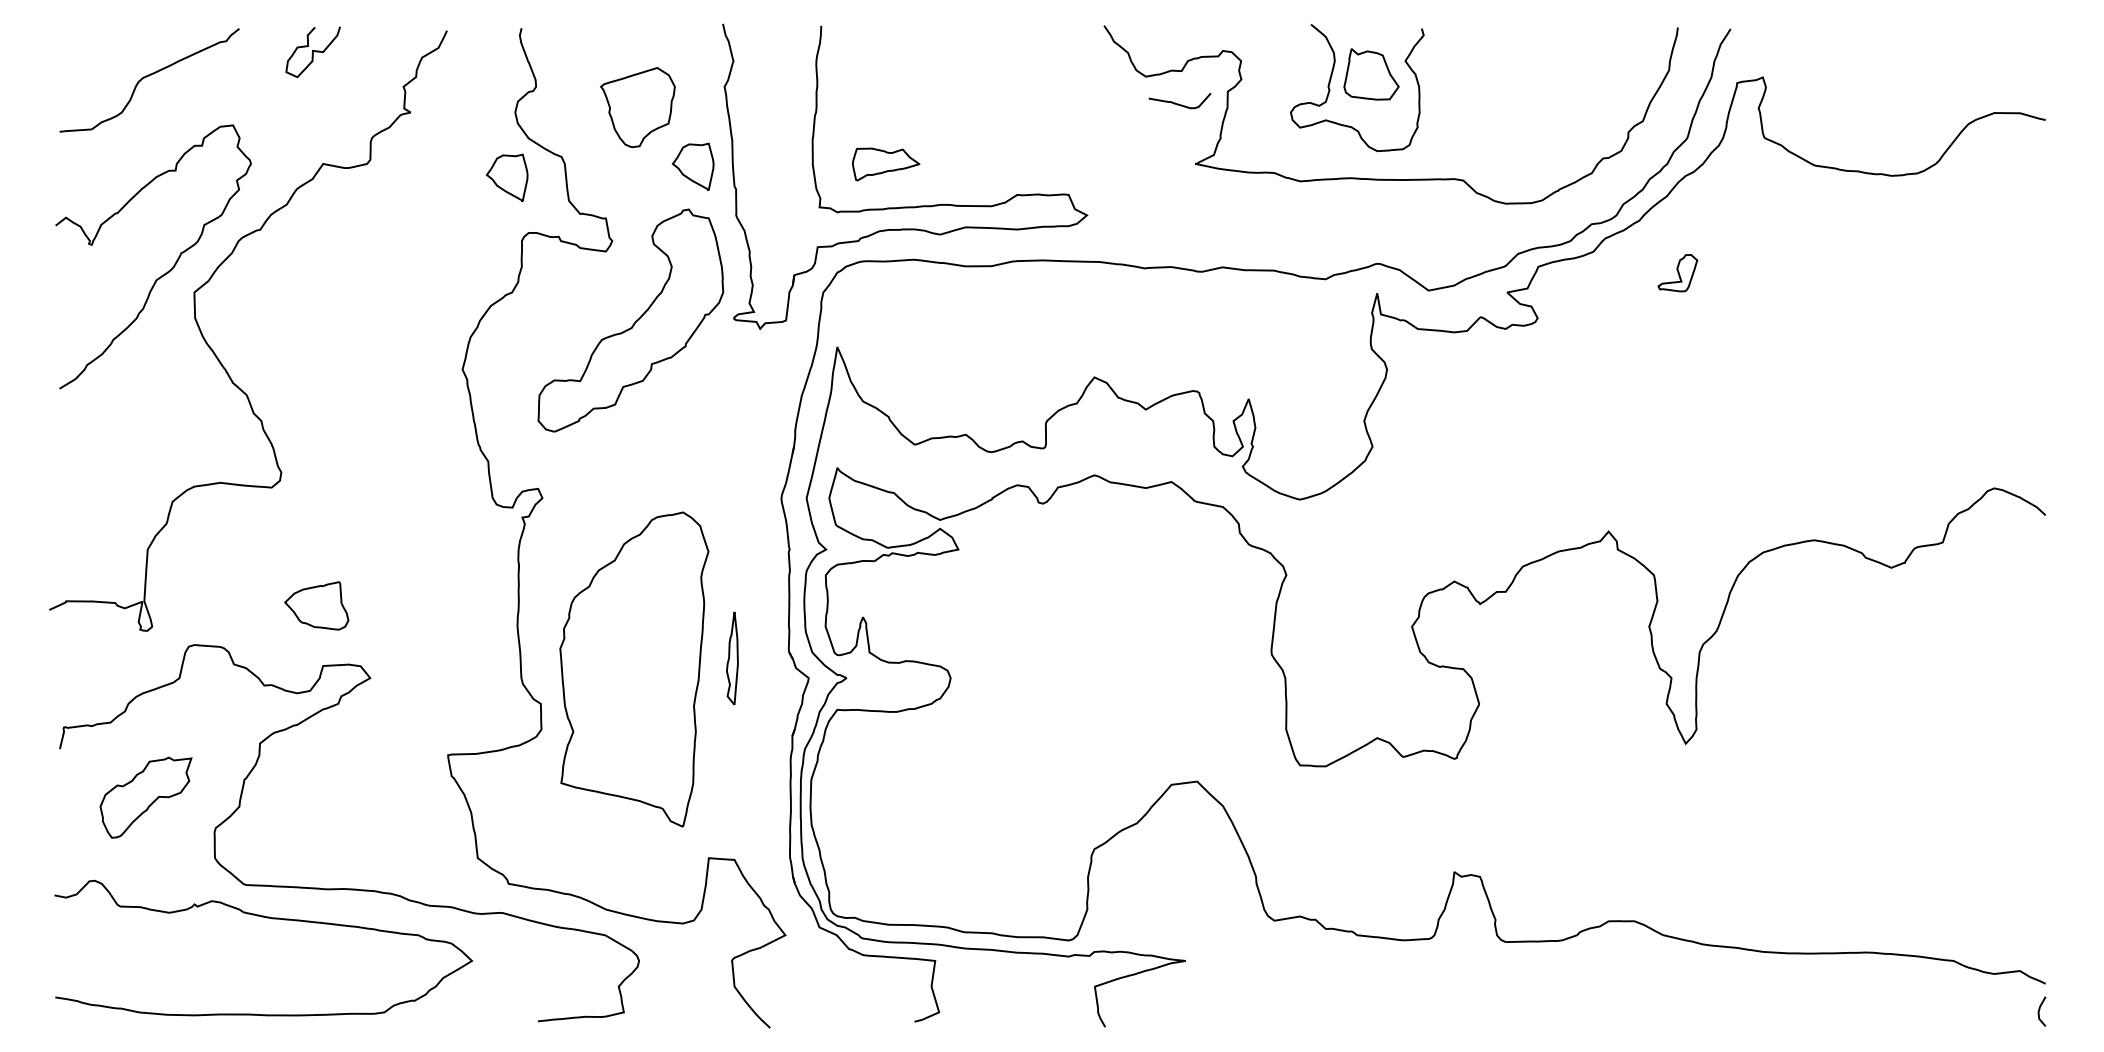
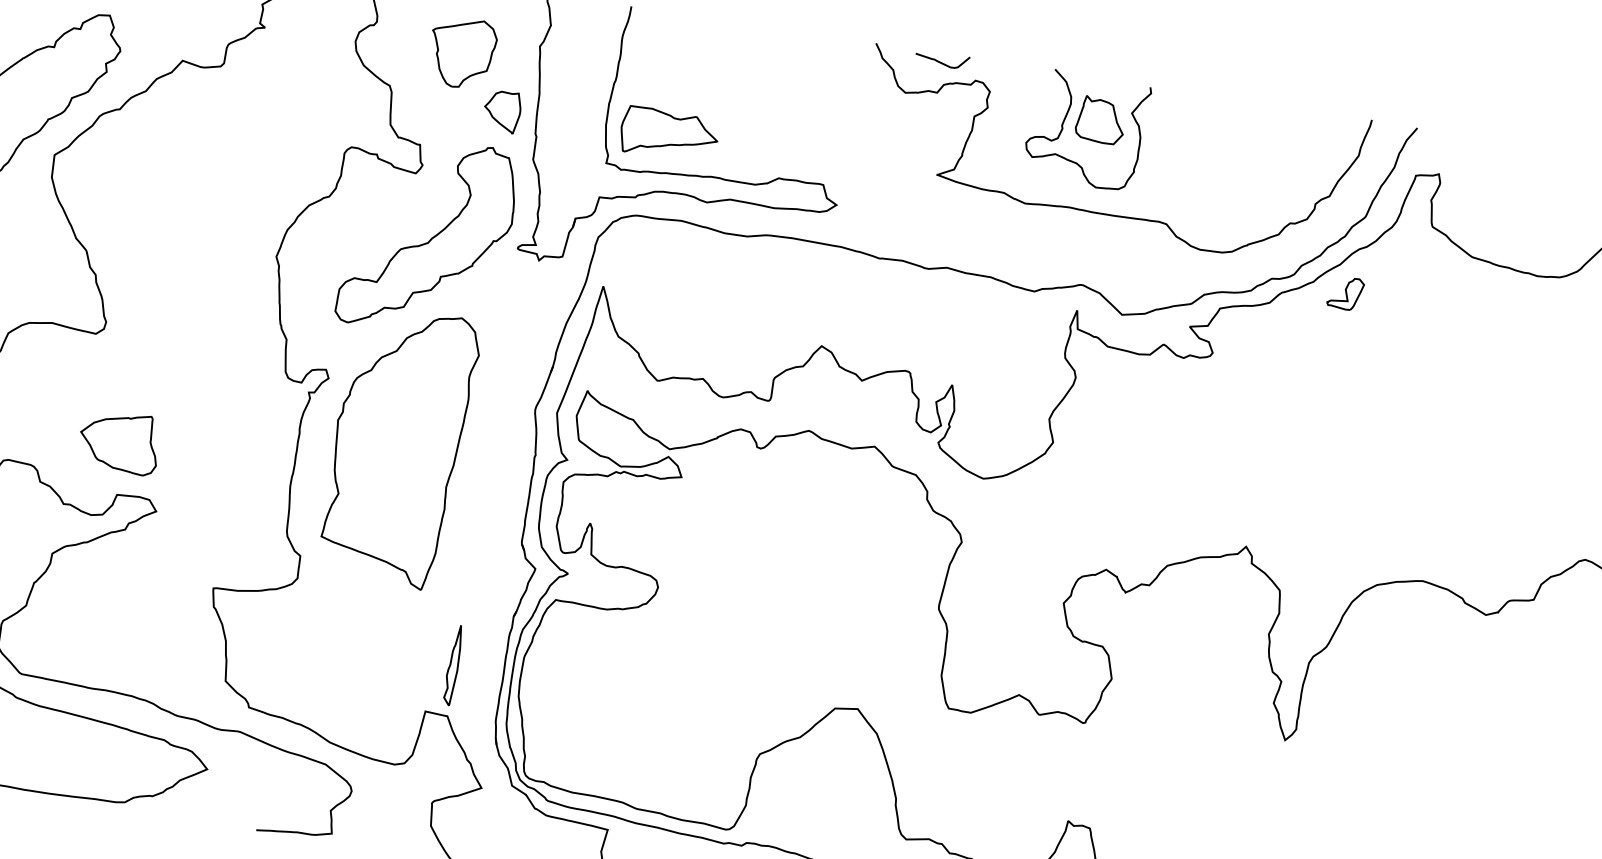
curve: (1178, 103) -> (940, 61), moved
part: (885, 164) -> (668, 134), size x1.67
part: (507, 177) -> (340, 96), removed
part: (1677, 273) -> (1345, 293), moved
part: (316, 605) -> (119, 441), size x1.43
part: (732, 658) -> (453, 665), moved
part: (634, 669) -> (399, 447), moved

